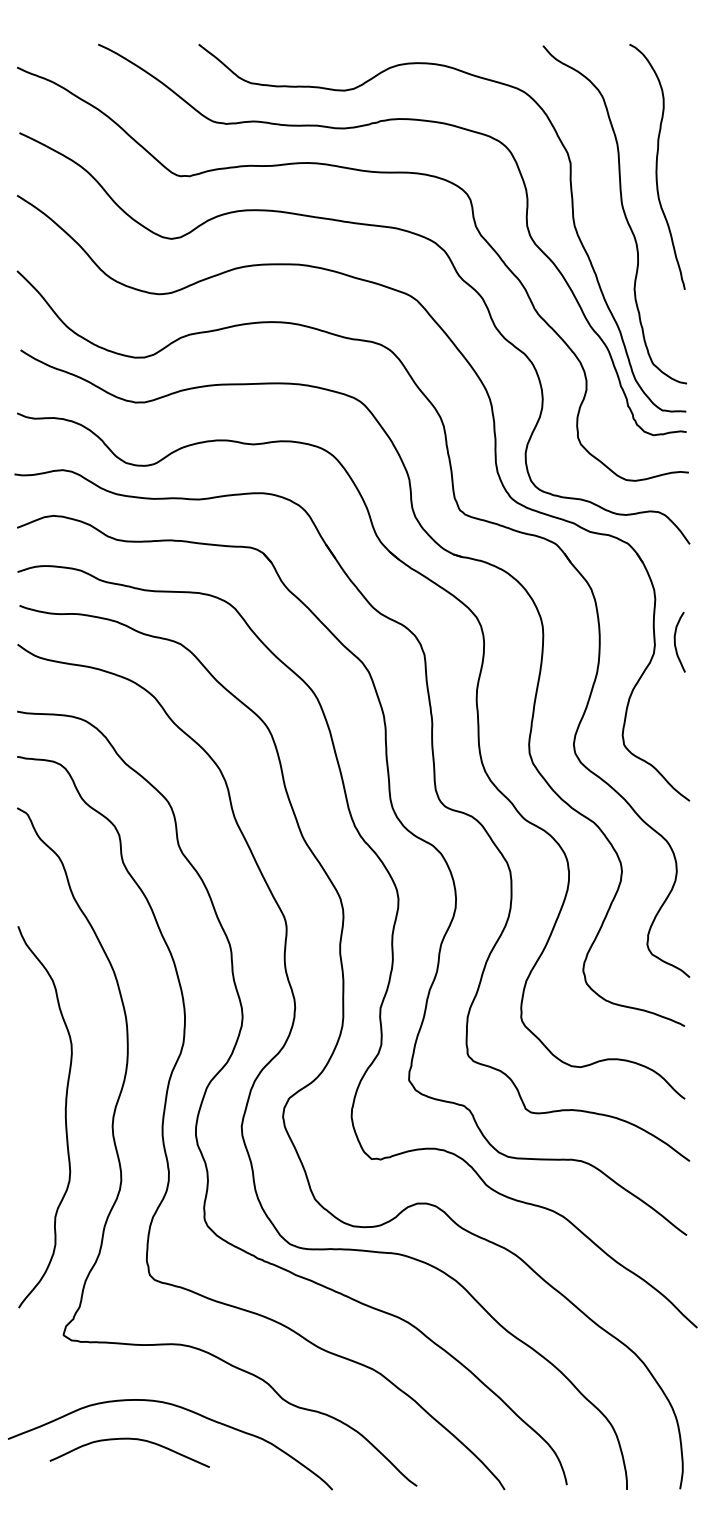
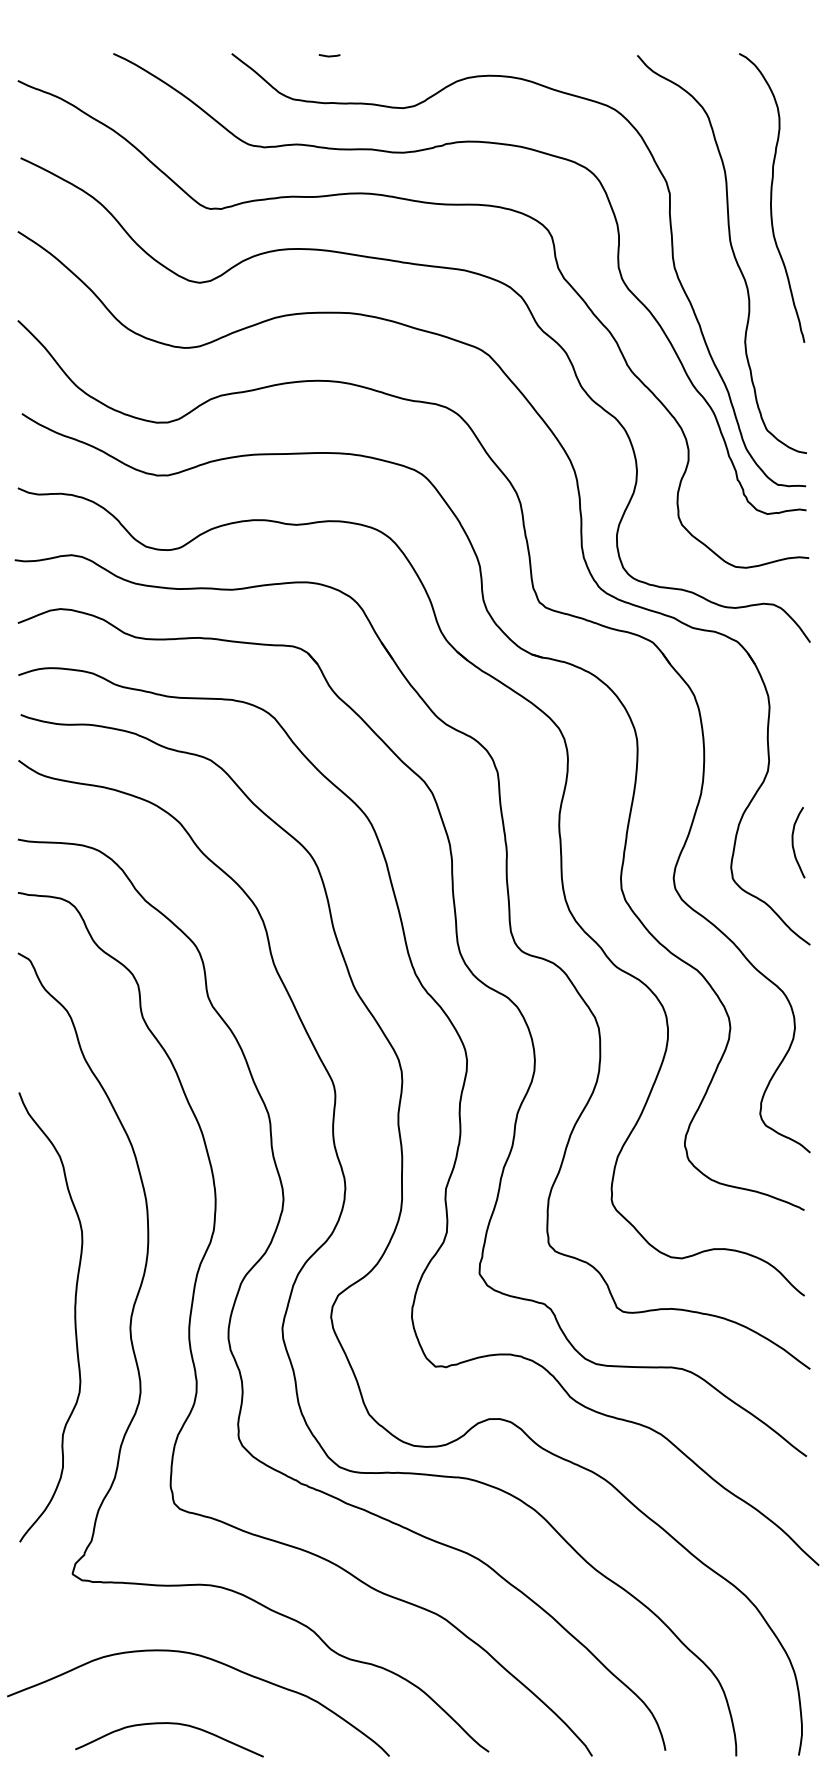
line: (281, 45) -> (329, 54), added
curve: (675, 641) -> (793, 841), moved
curve: (129, 1439) -> (169, 1724), moved

